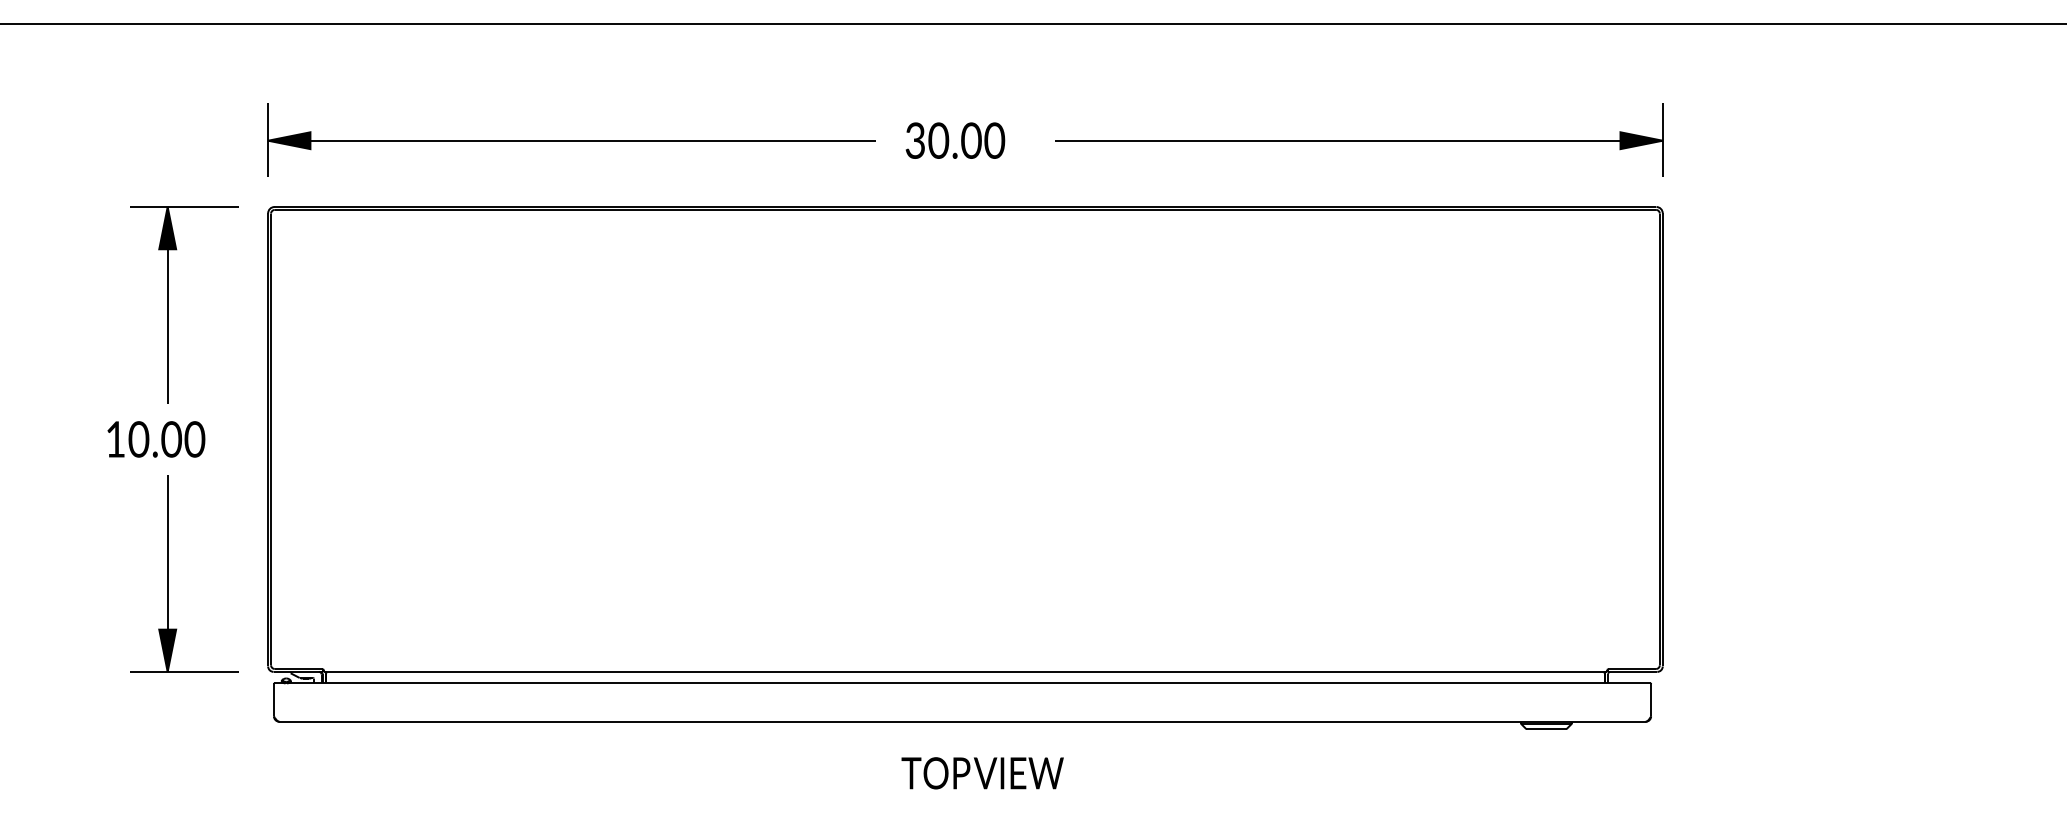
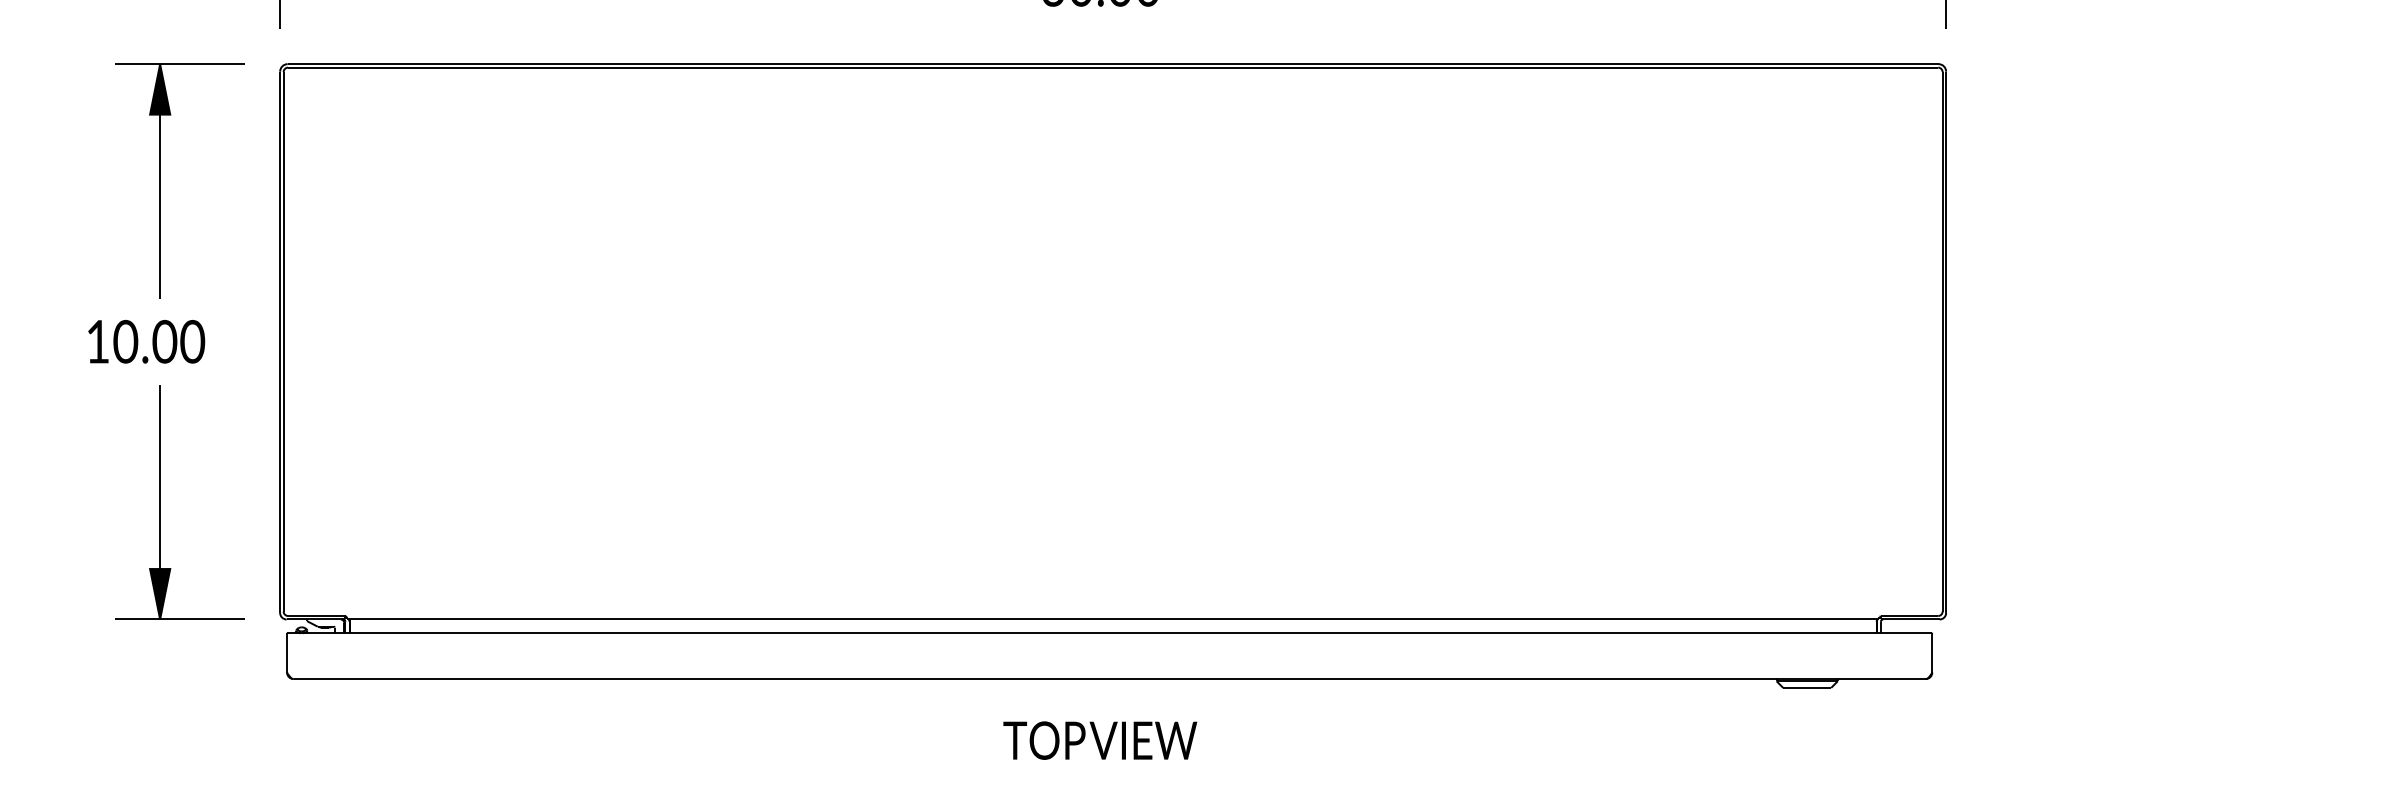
text: (982, 773) -> (1100, 740), moved

